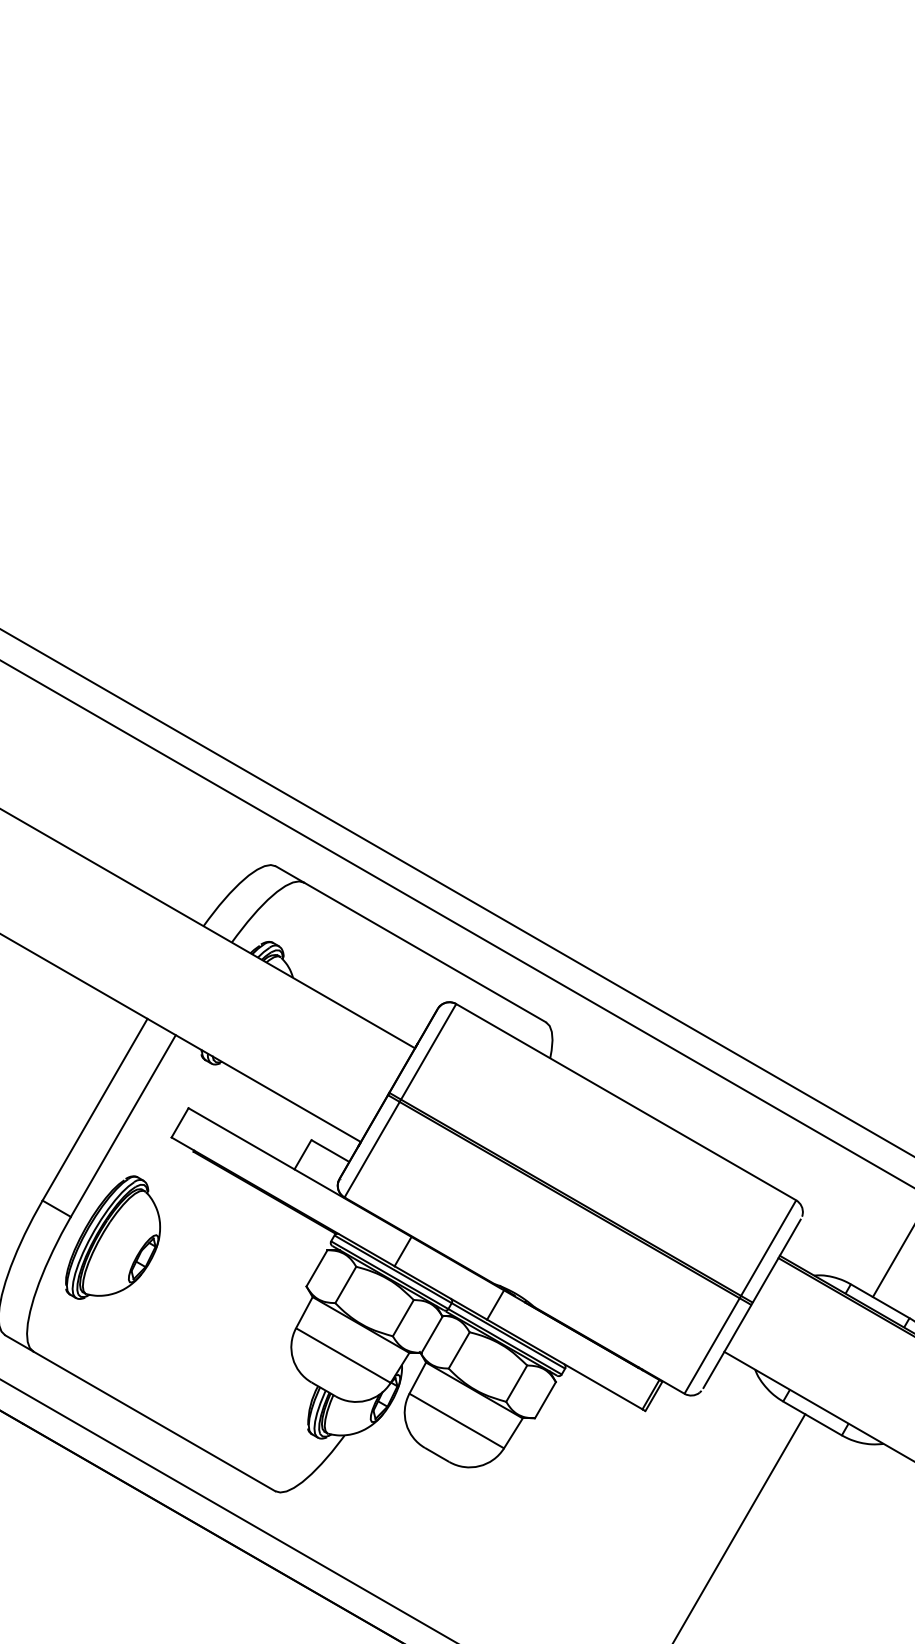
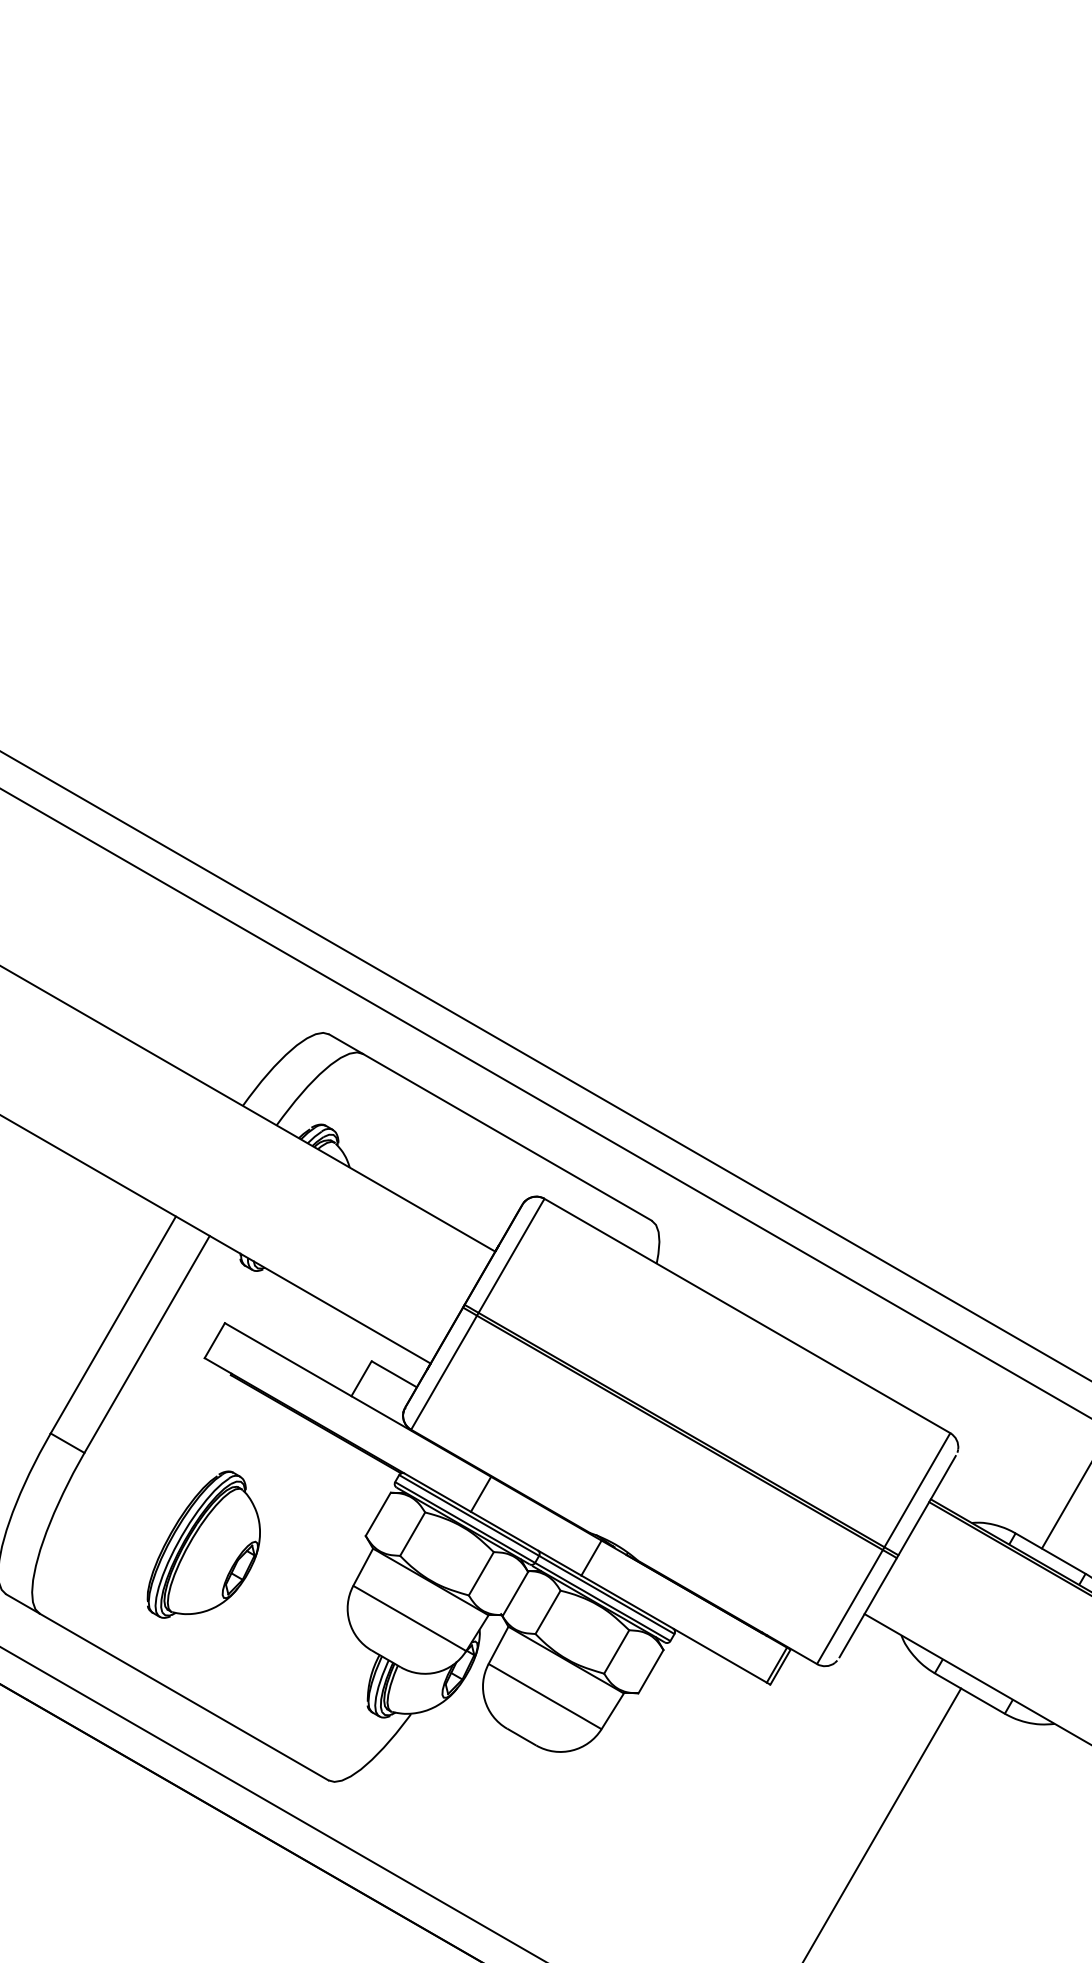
part: (112, 1237) -> (203, 1544), moved

